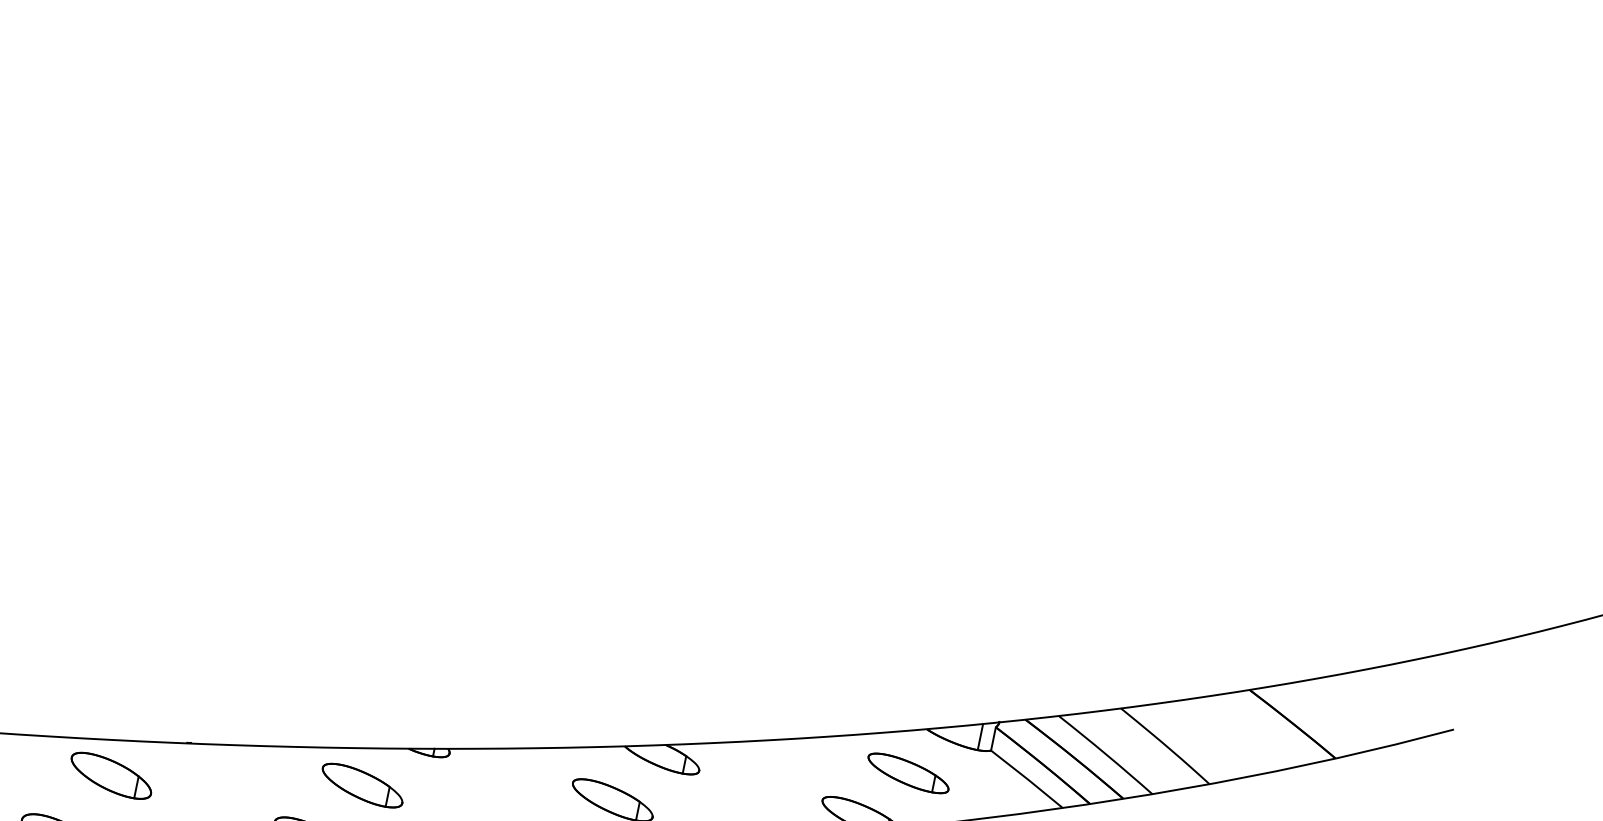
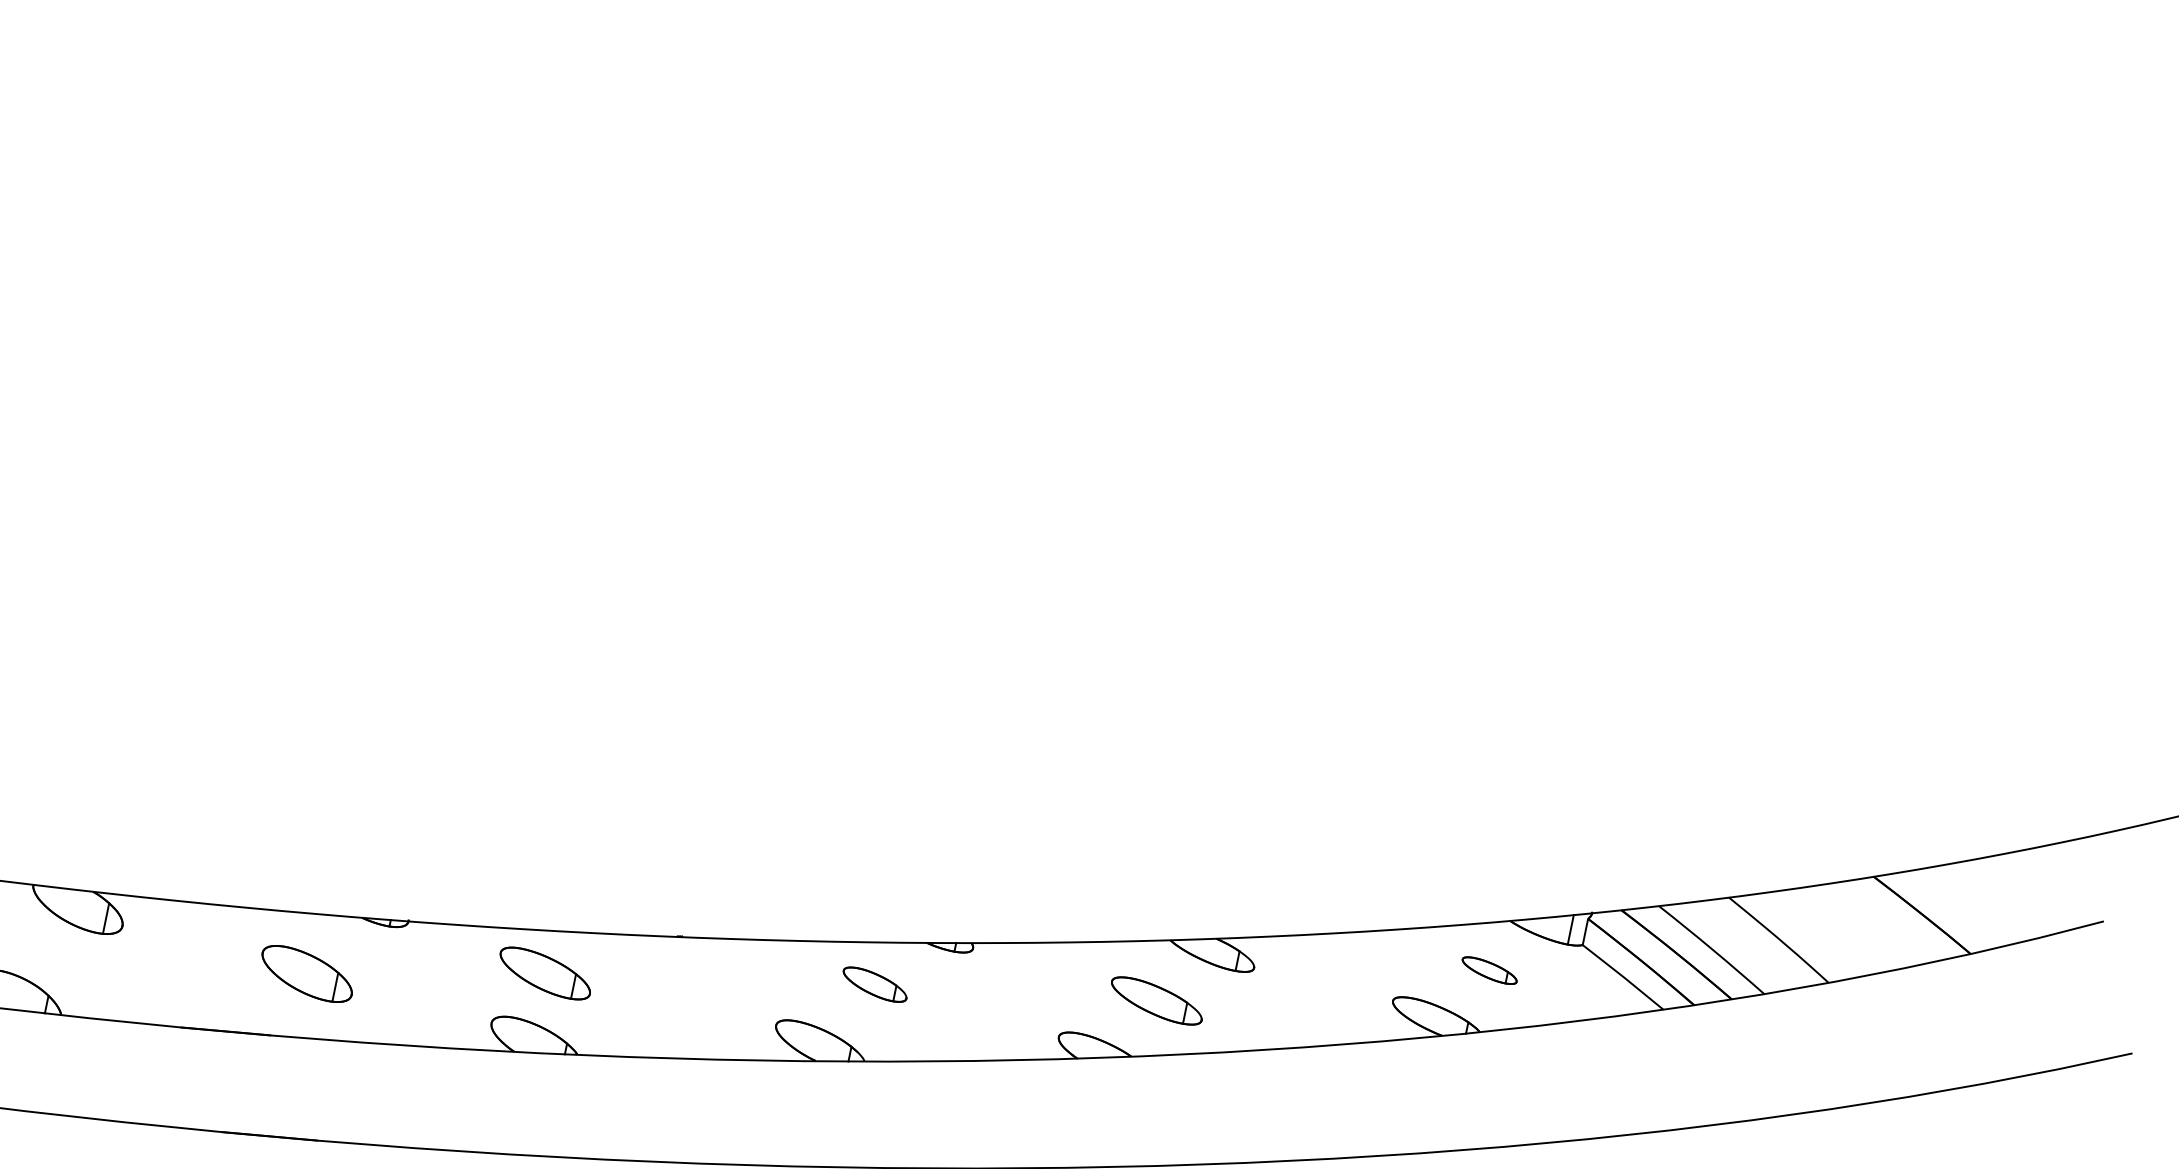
part: (908, 773) -> (1489, 970), size x0.6
part: (110, 775) -> (544, 973), moved
part: (362, 785) -> (874, 984), size x0.7

